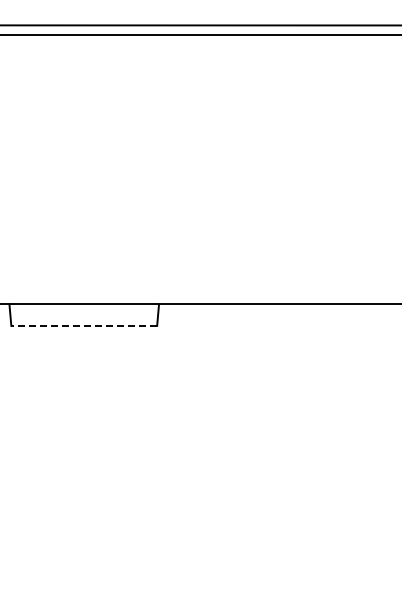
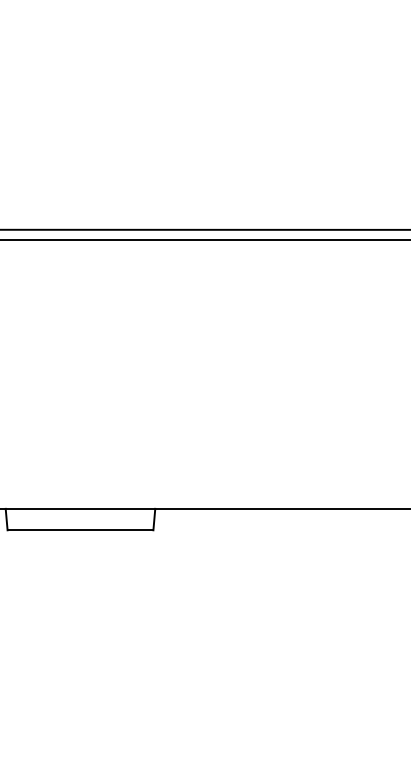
line: (84, 326) -> (80, 530), dashed -> solid

